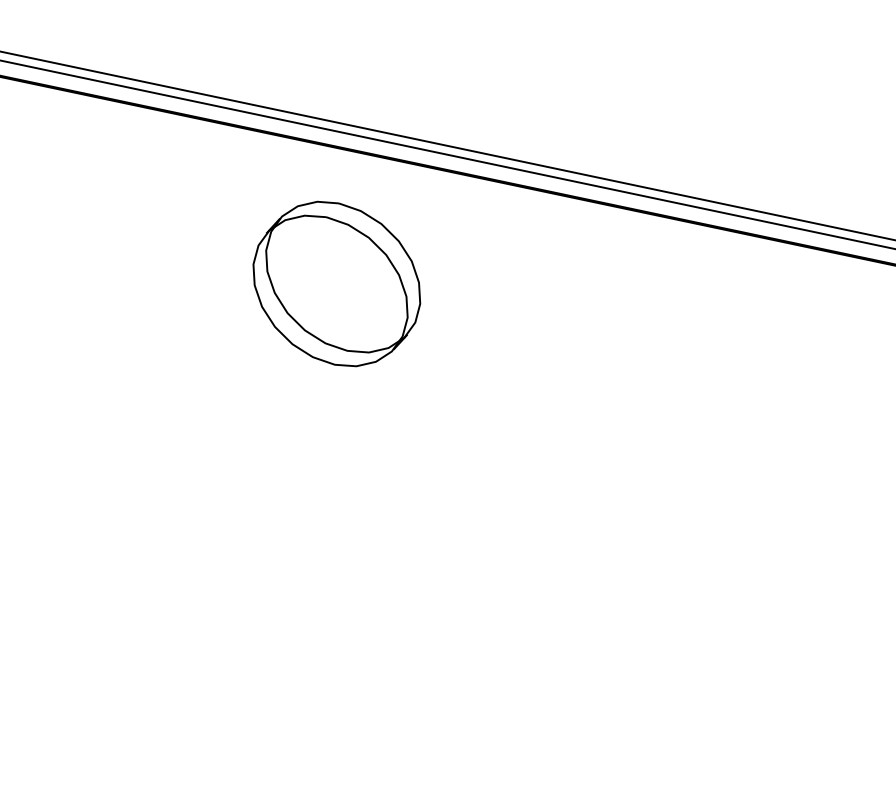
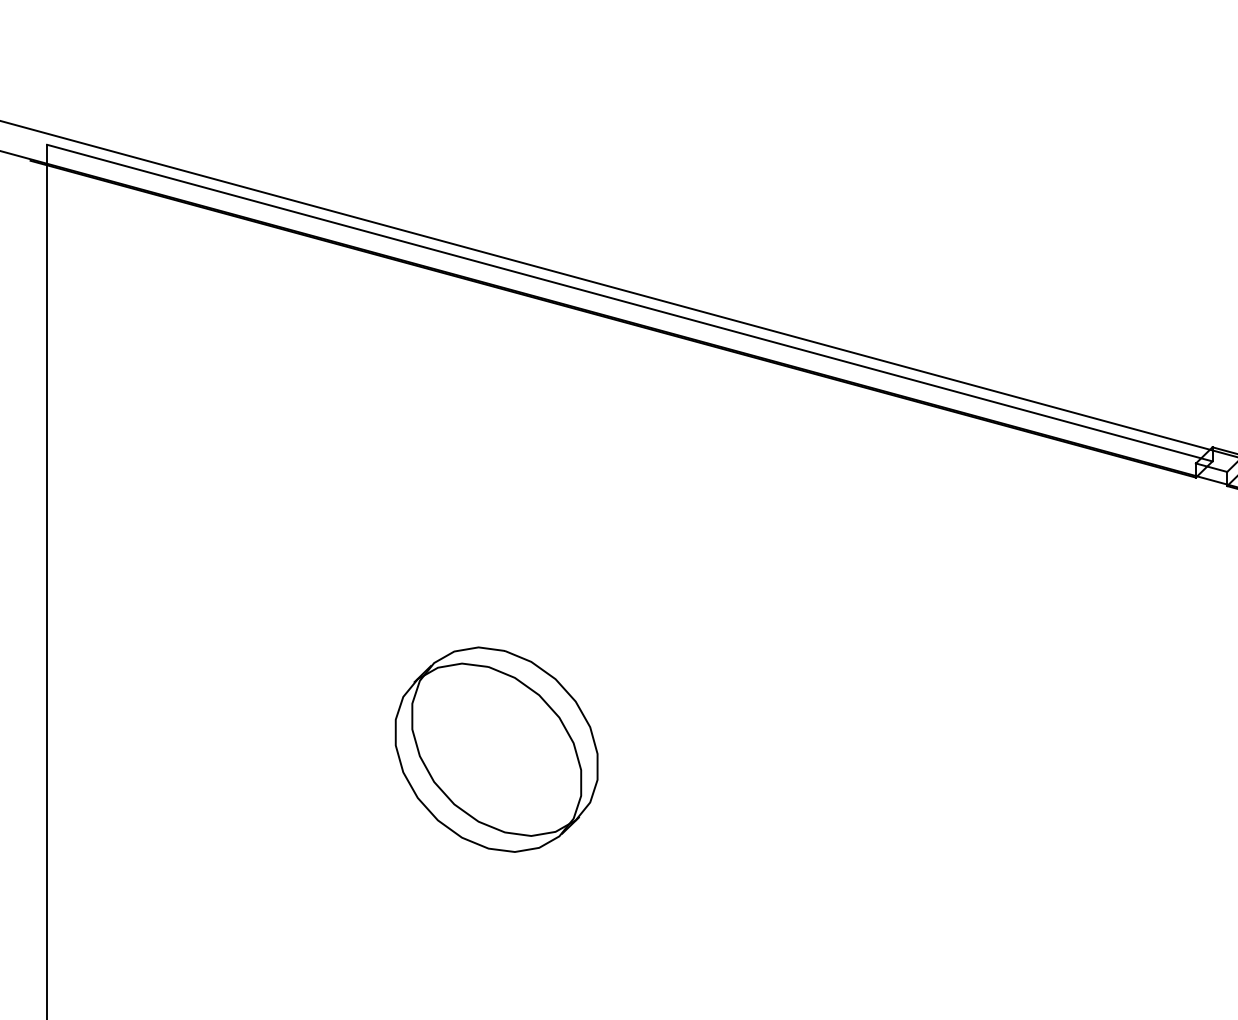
part: (336, 283) -> (496, 749), moved

